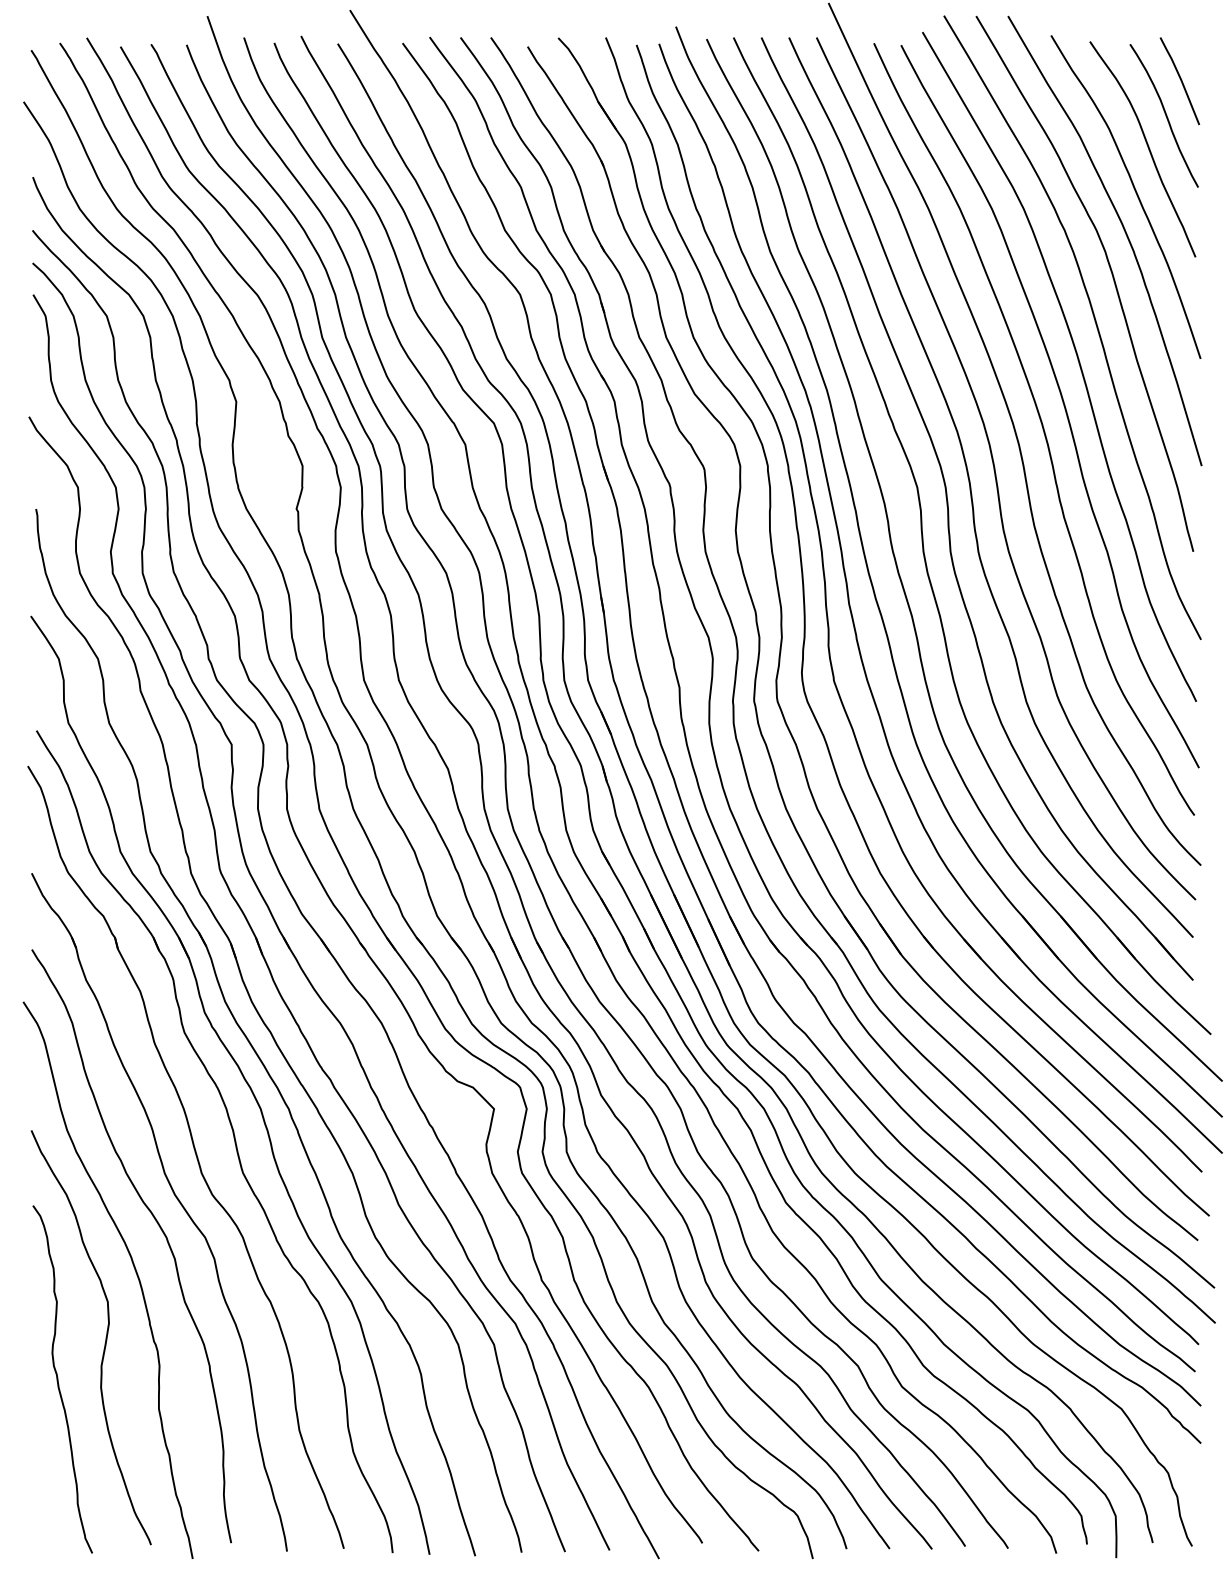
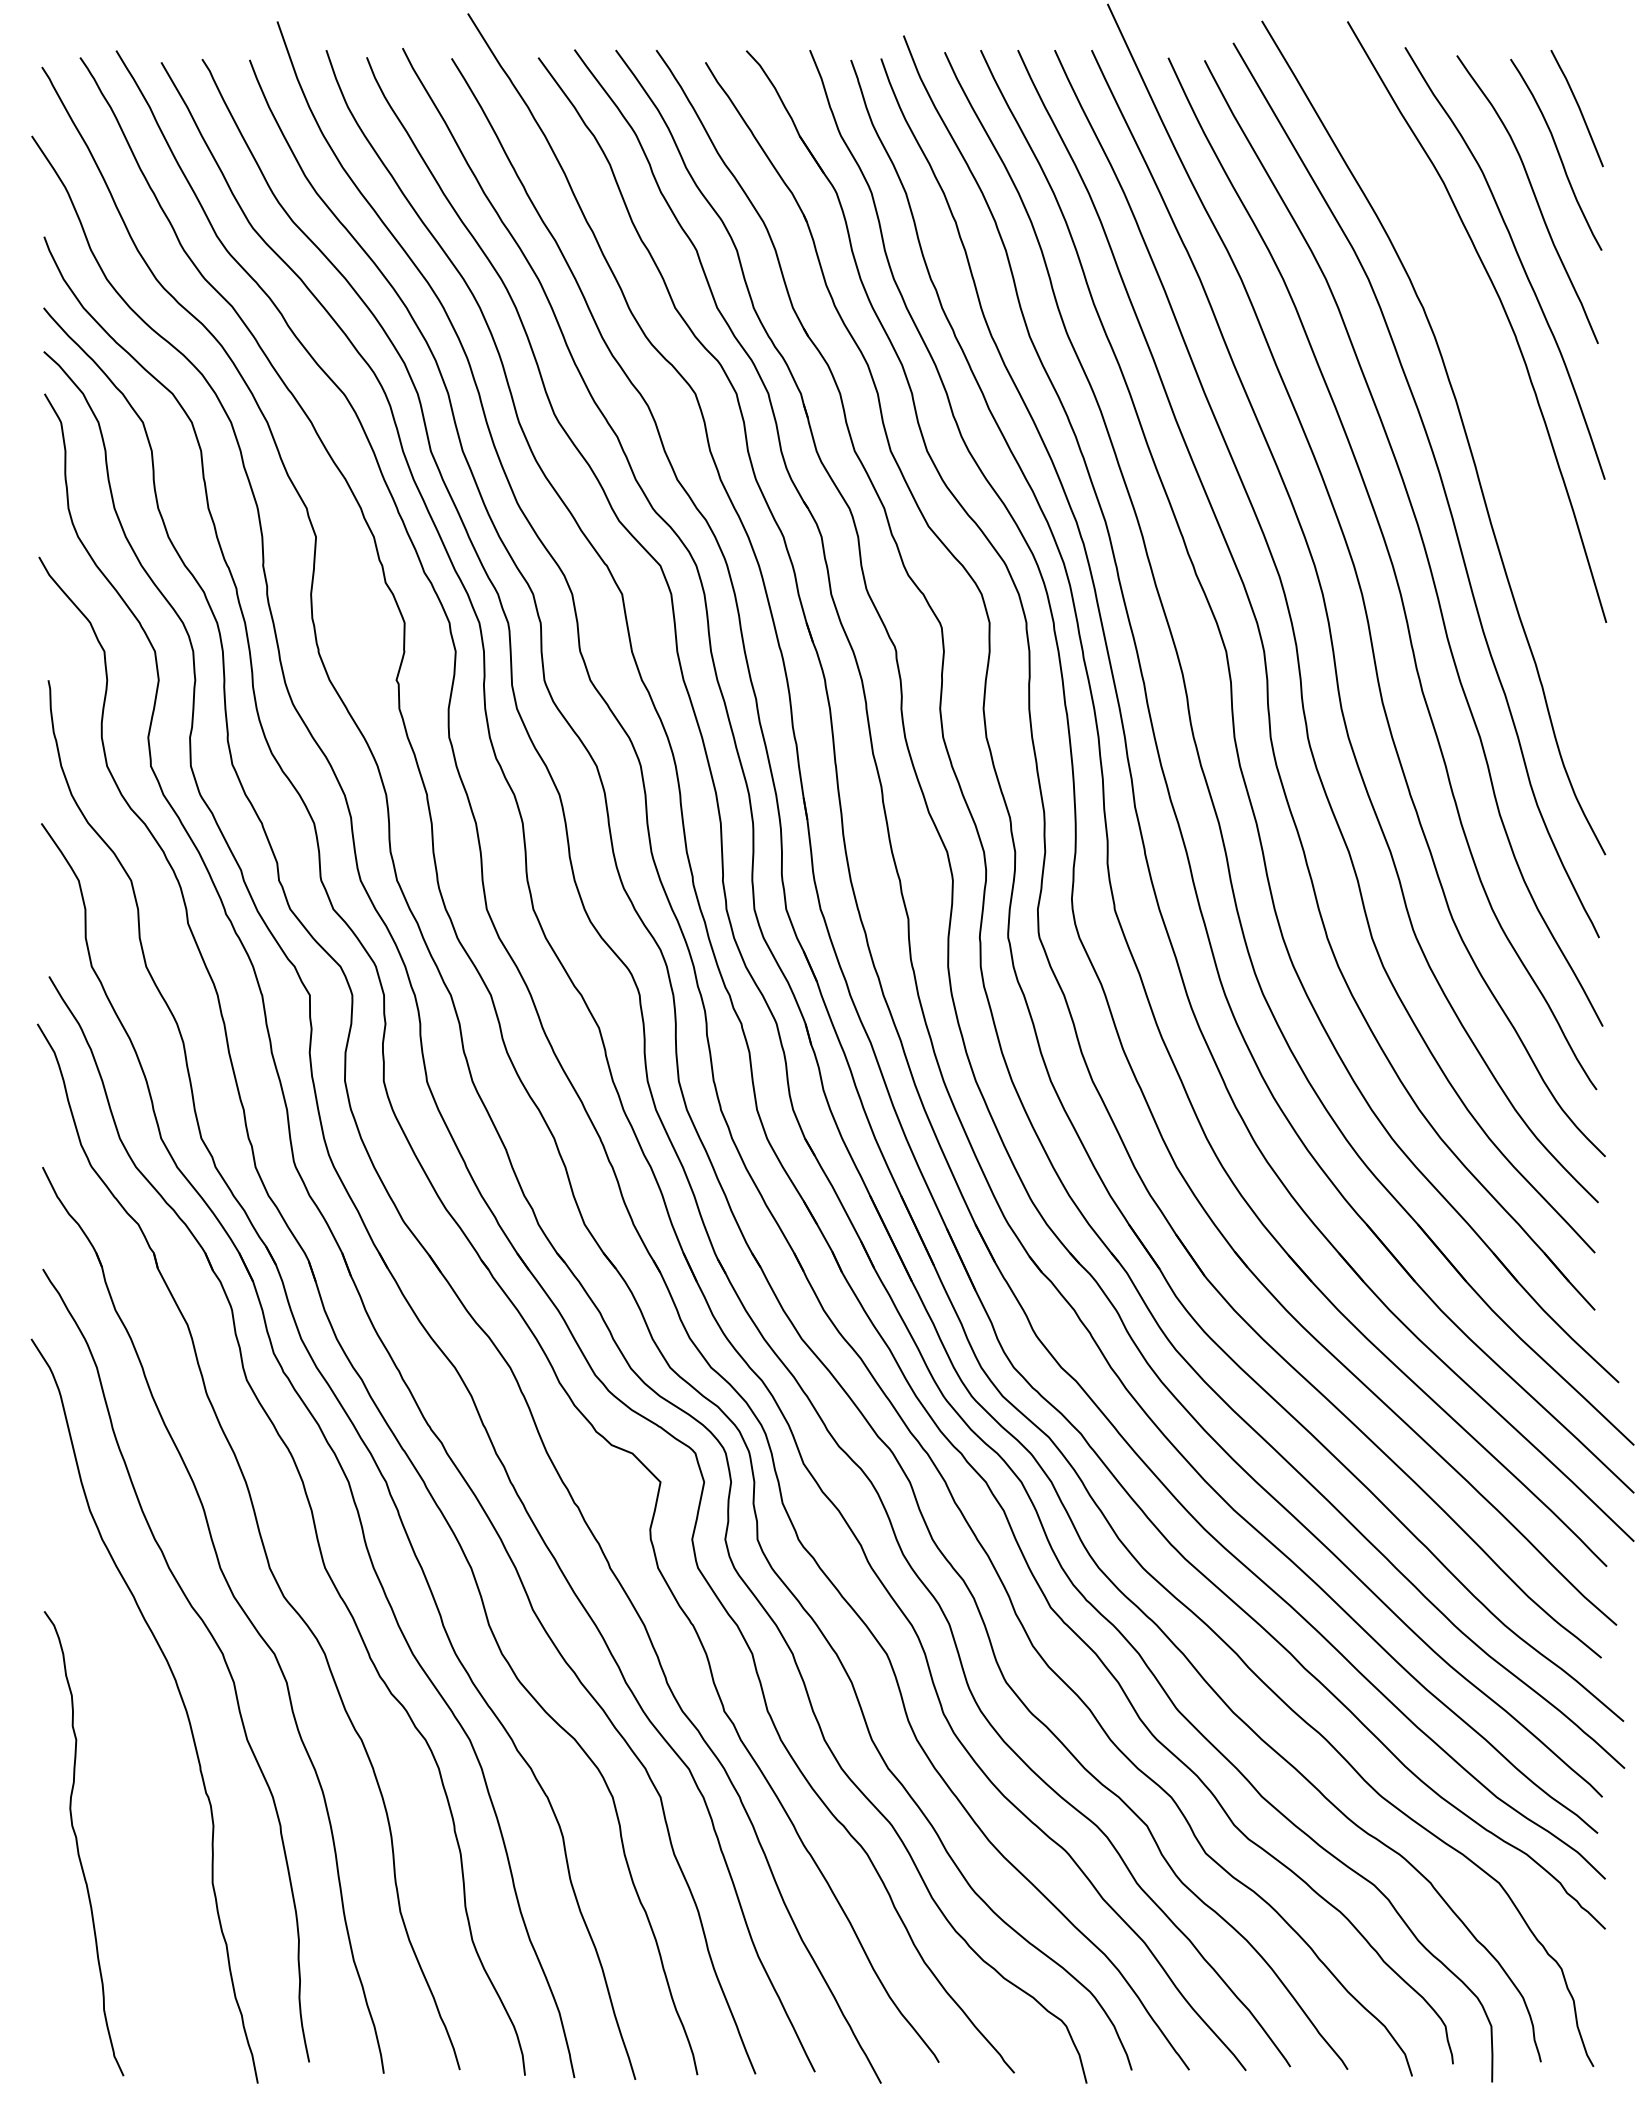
curve: (1112, 275) -> (1486, 368), removed
curve: (105, 1338) -> (141, 1788), removed

